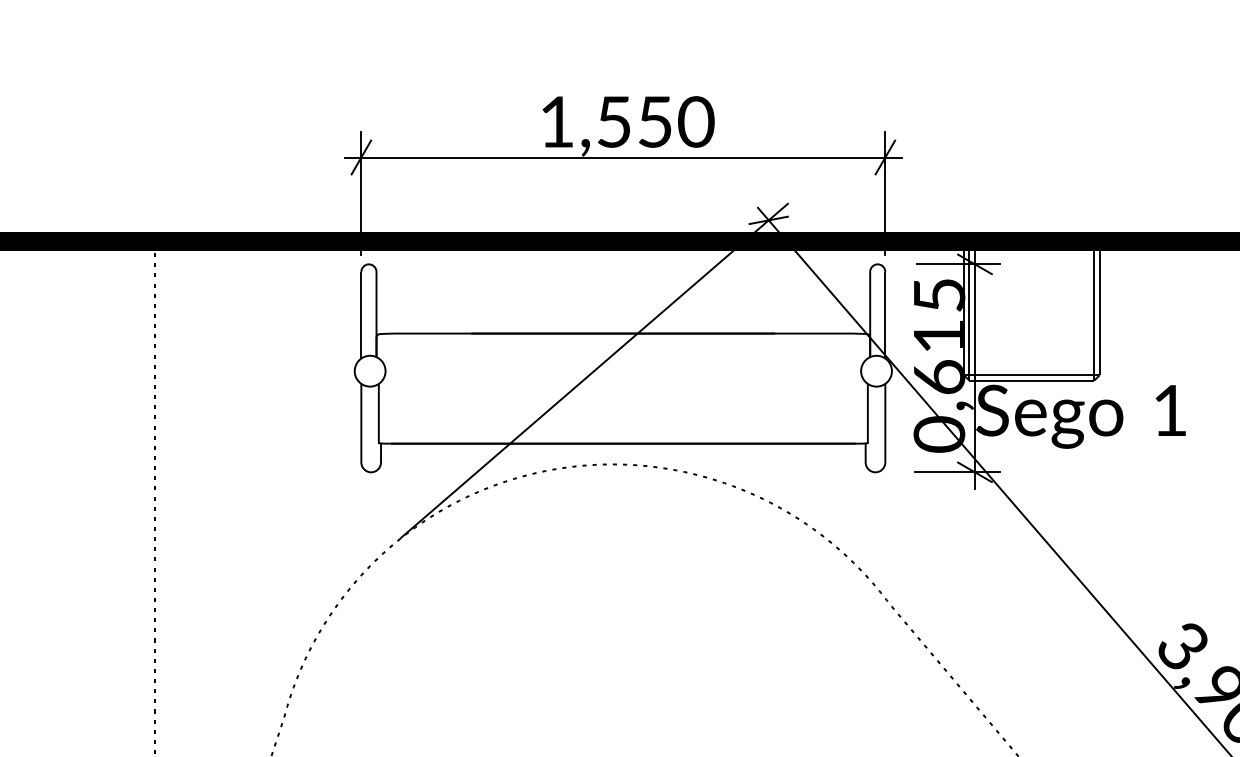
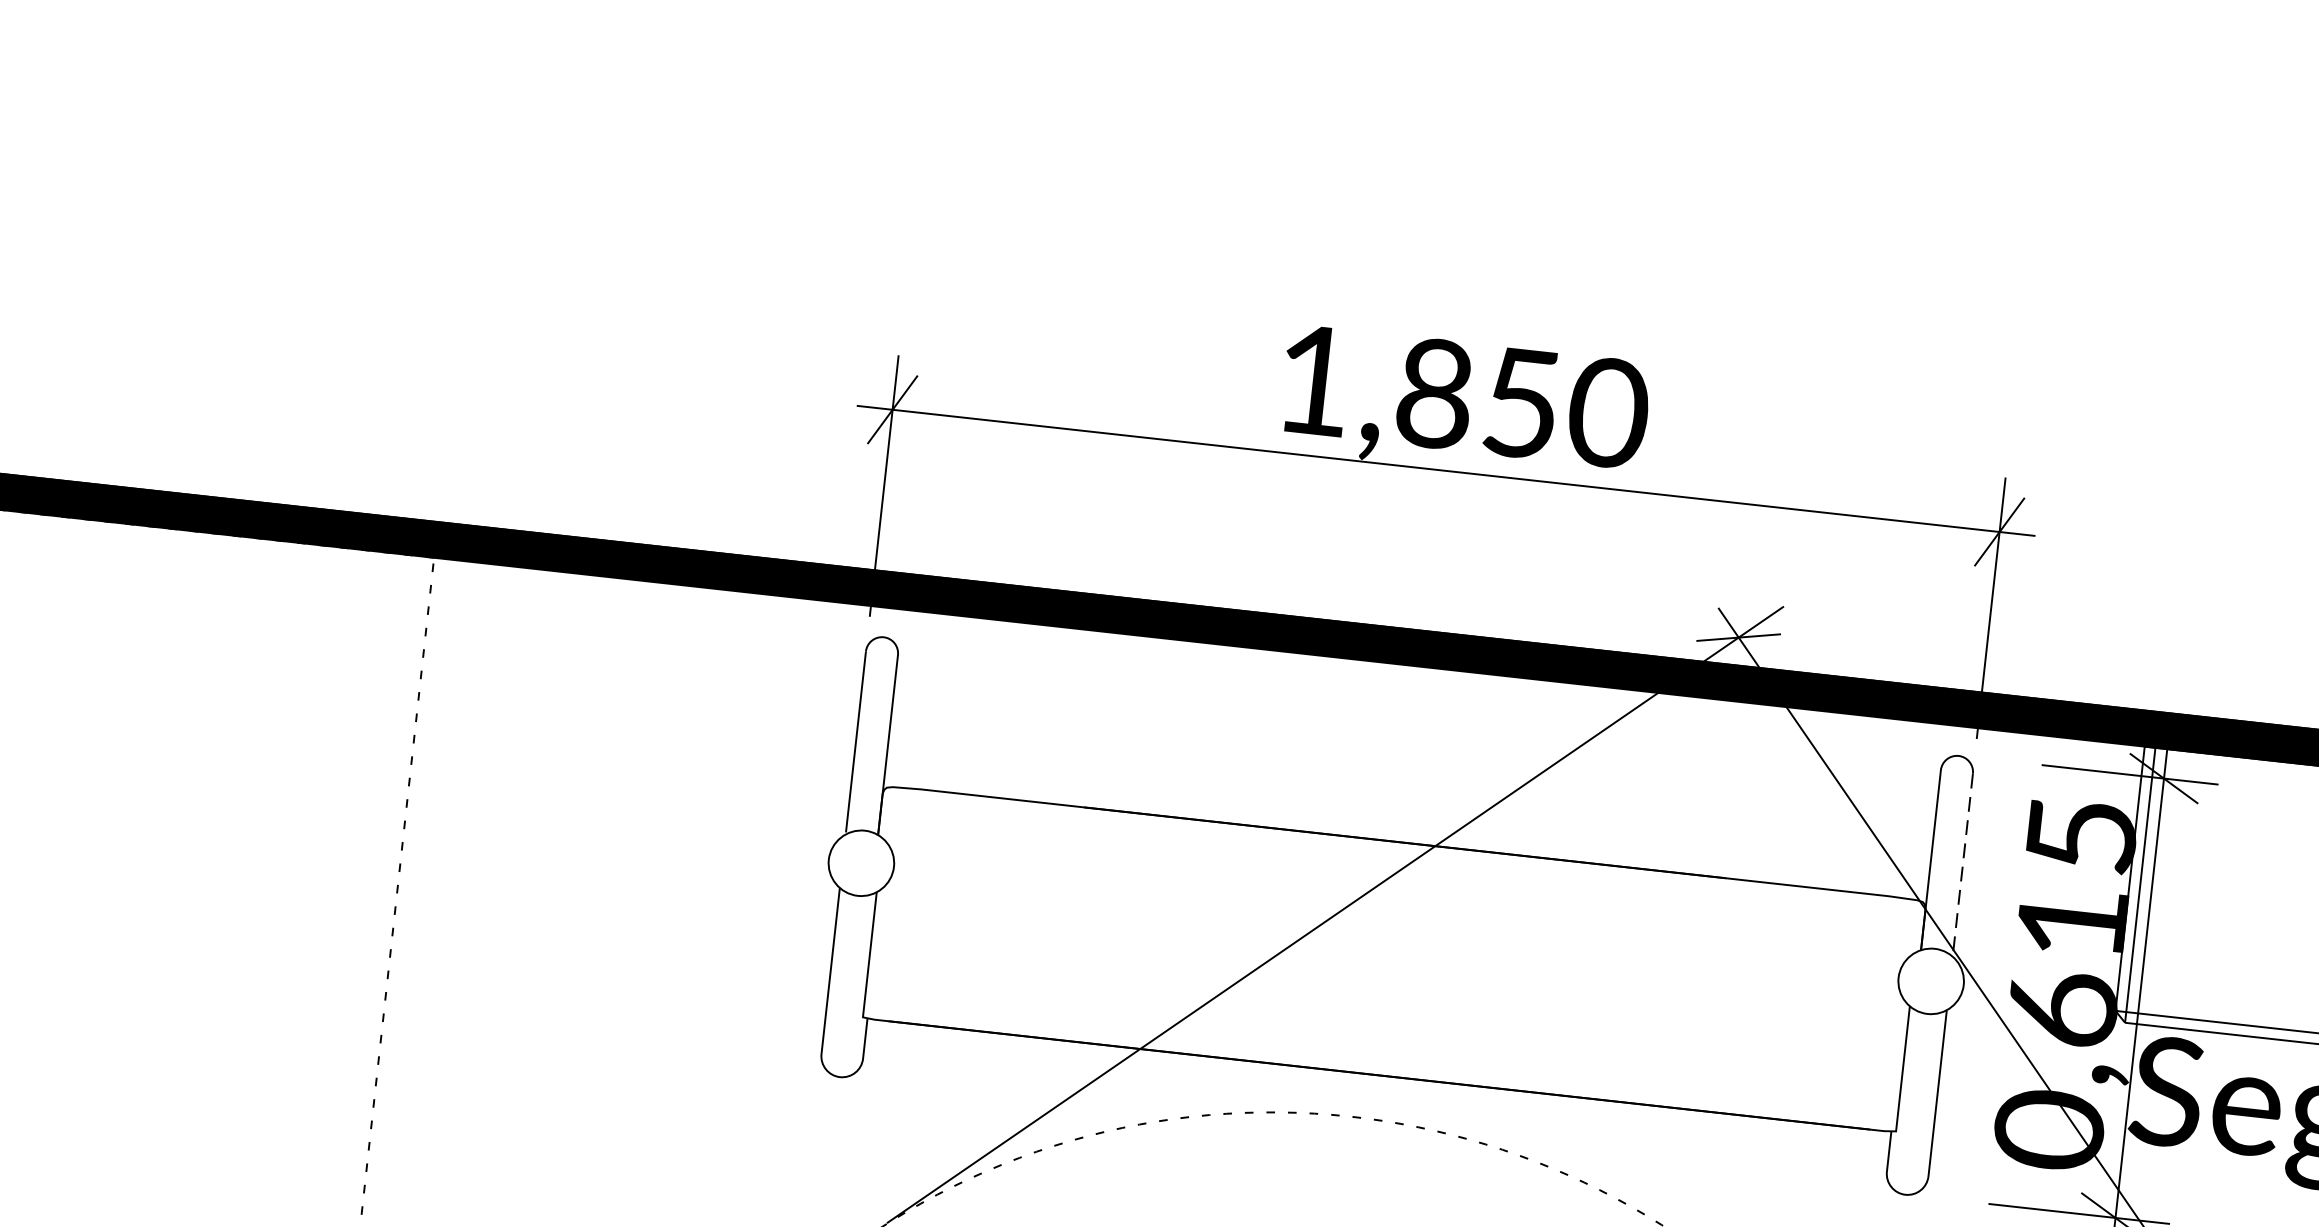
text: (614, 121) -> (1435, 392), 1,550 -> 1,850
line: (885, 314) -> (1963, 863), solid -> dashed

